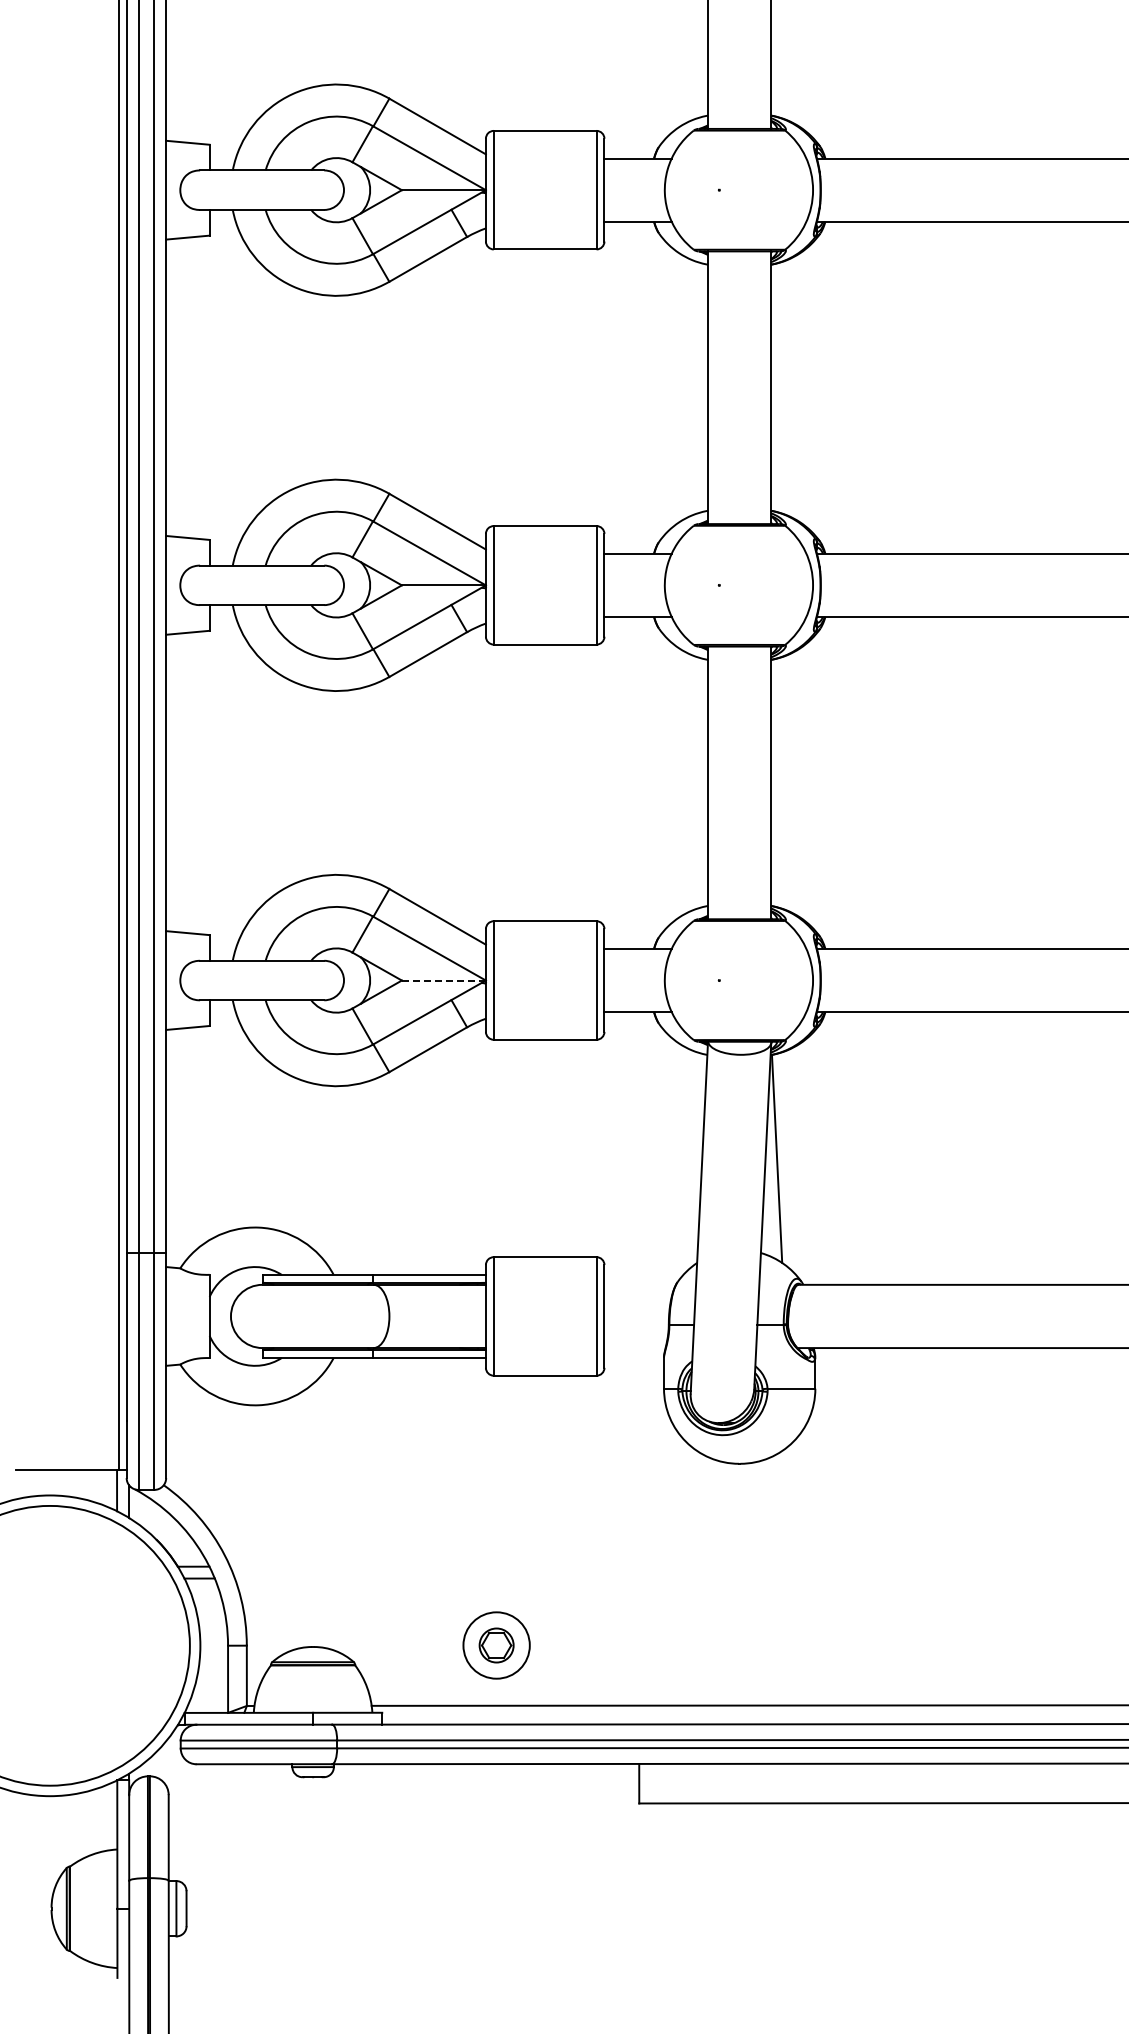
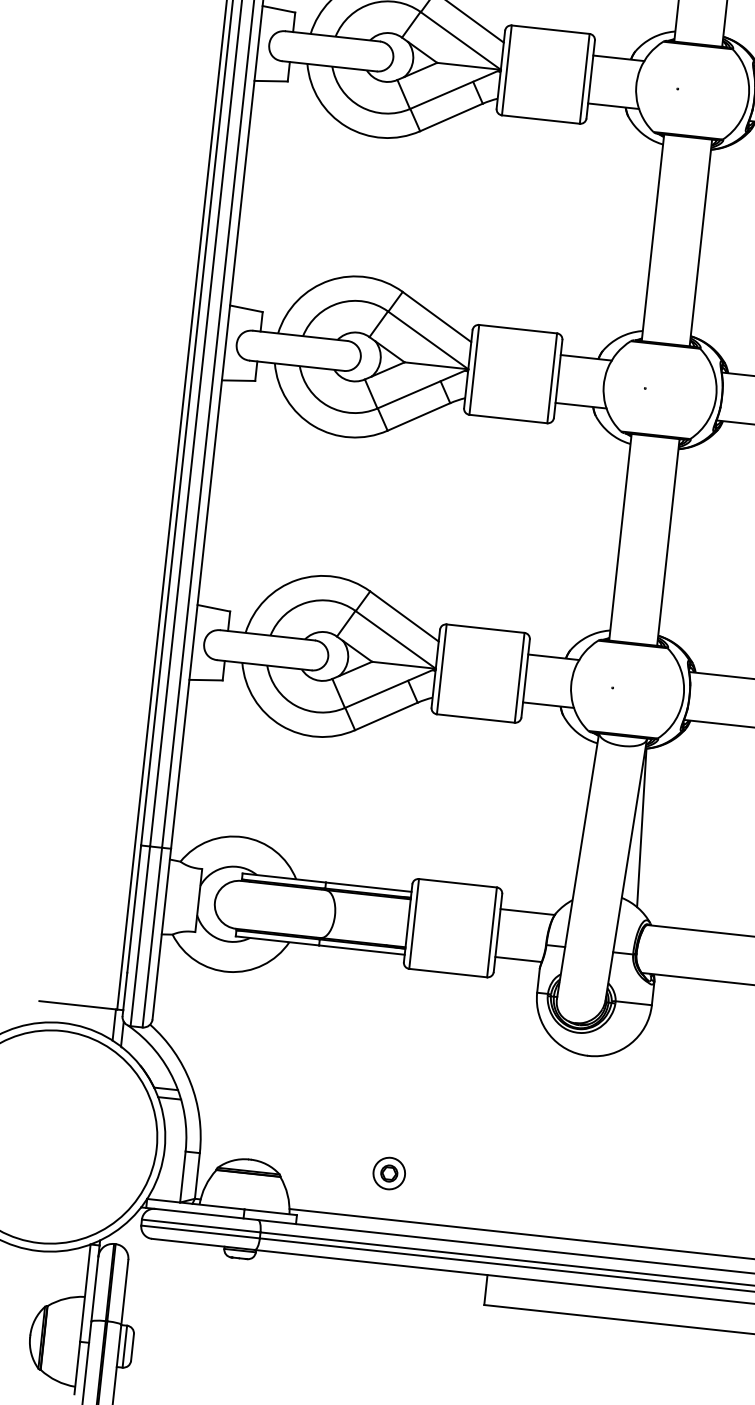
line: (443, 980) -> (403, 665), dashed -> solid
line: (639, 1284) -> (527, 911), added
line: (634, 1348) -> (518, 959), added
part: (496, 1645) -> (389, 1173), size x0.62

